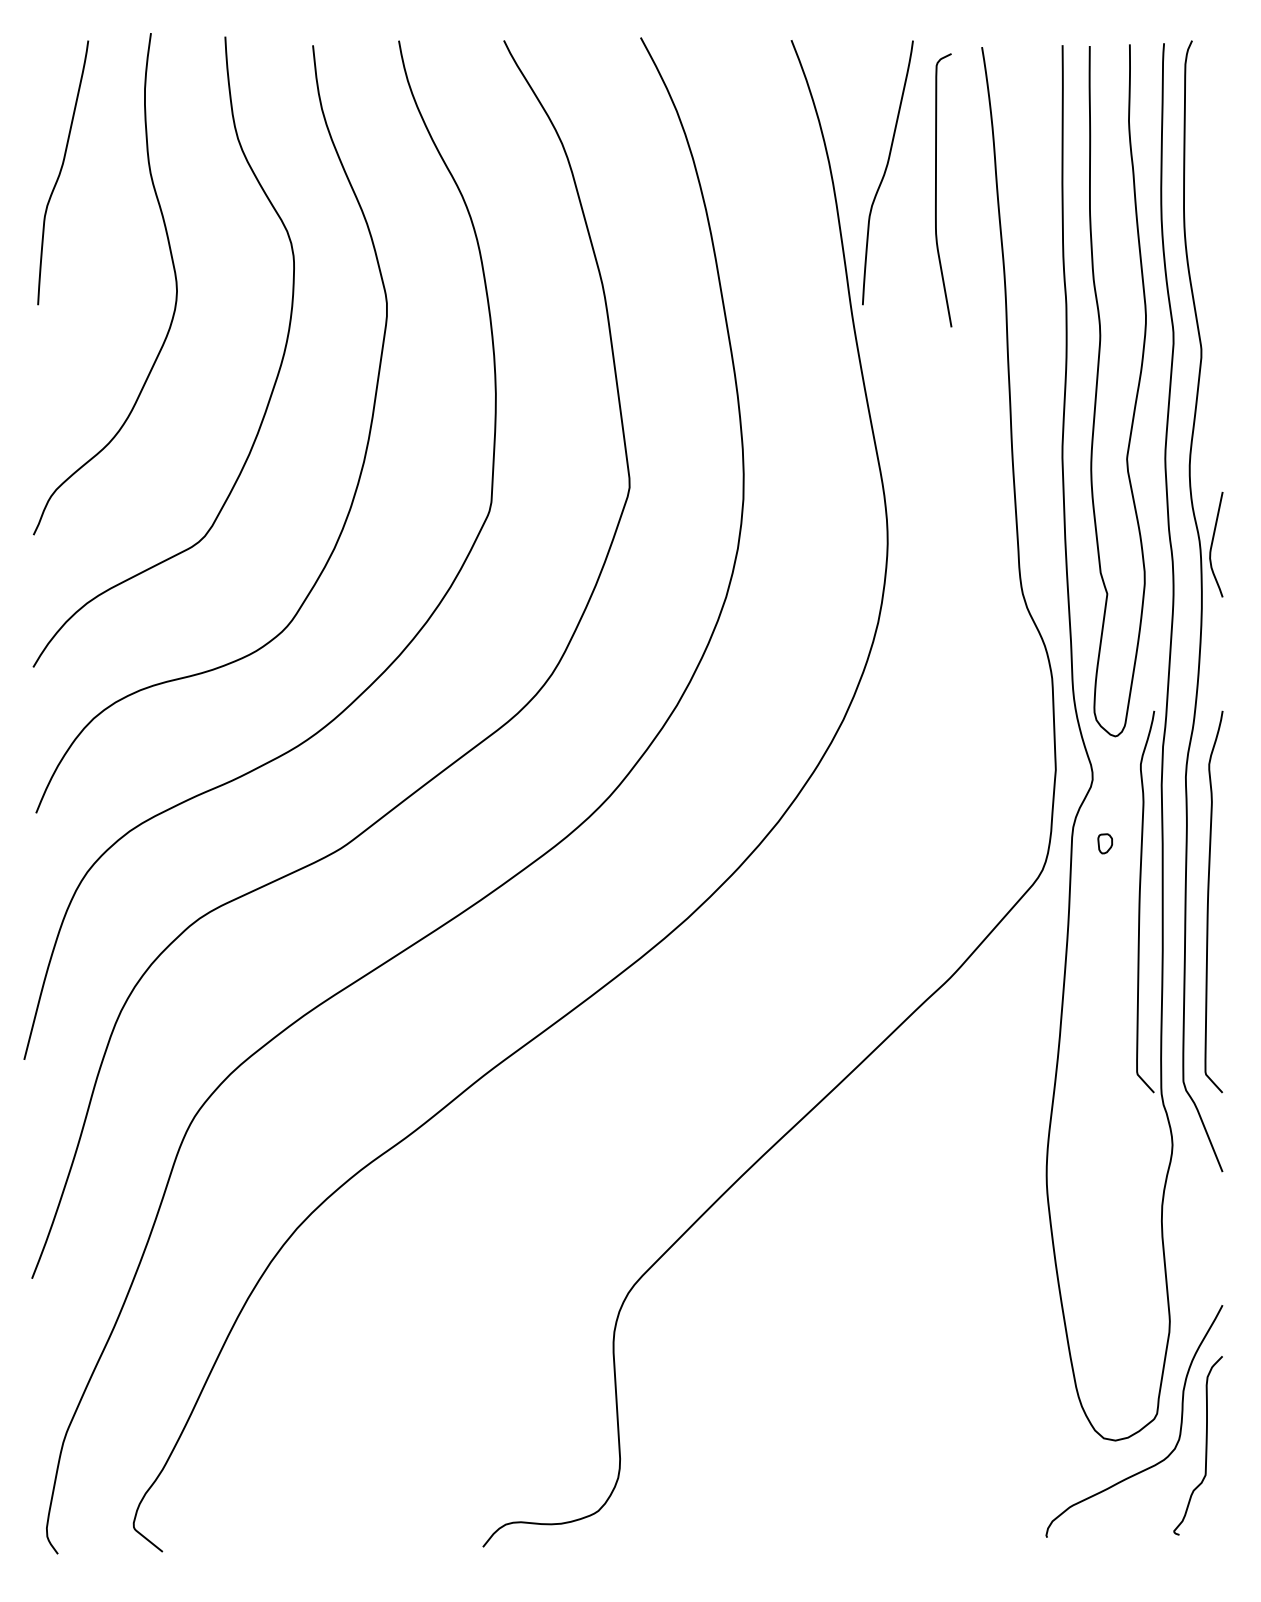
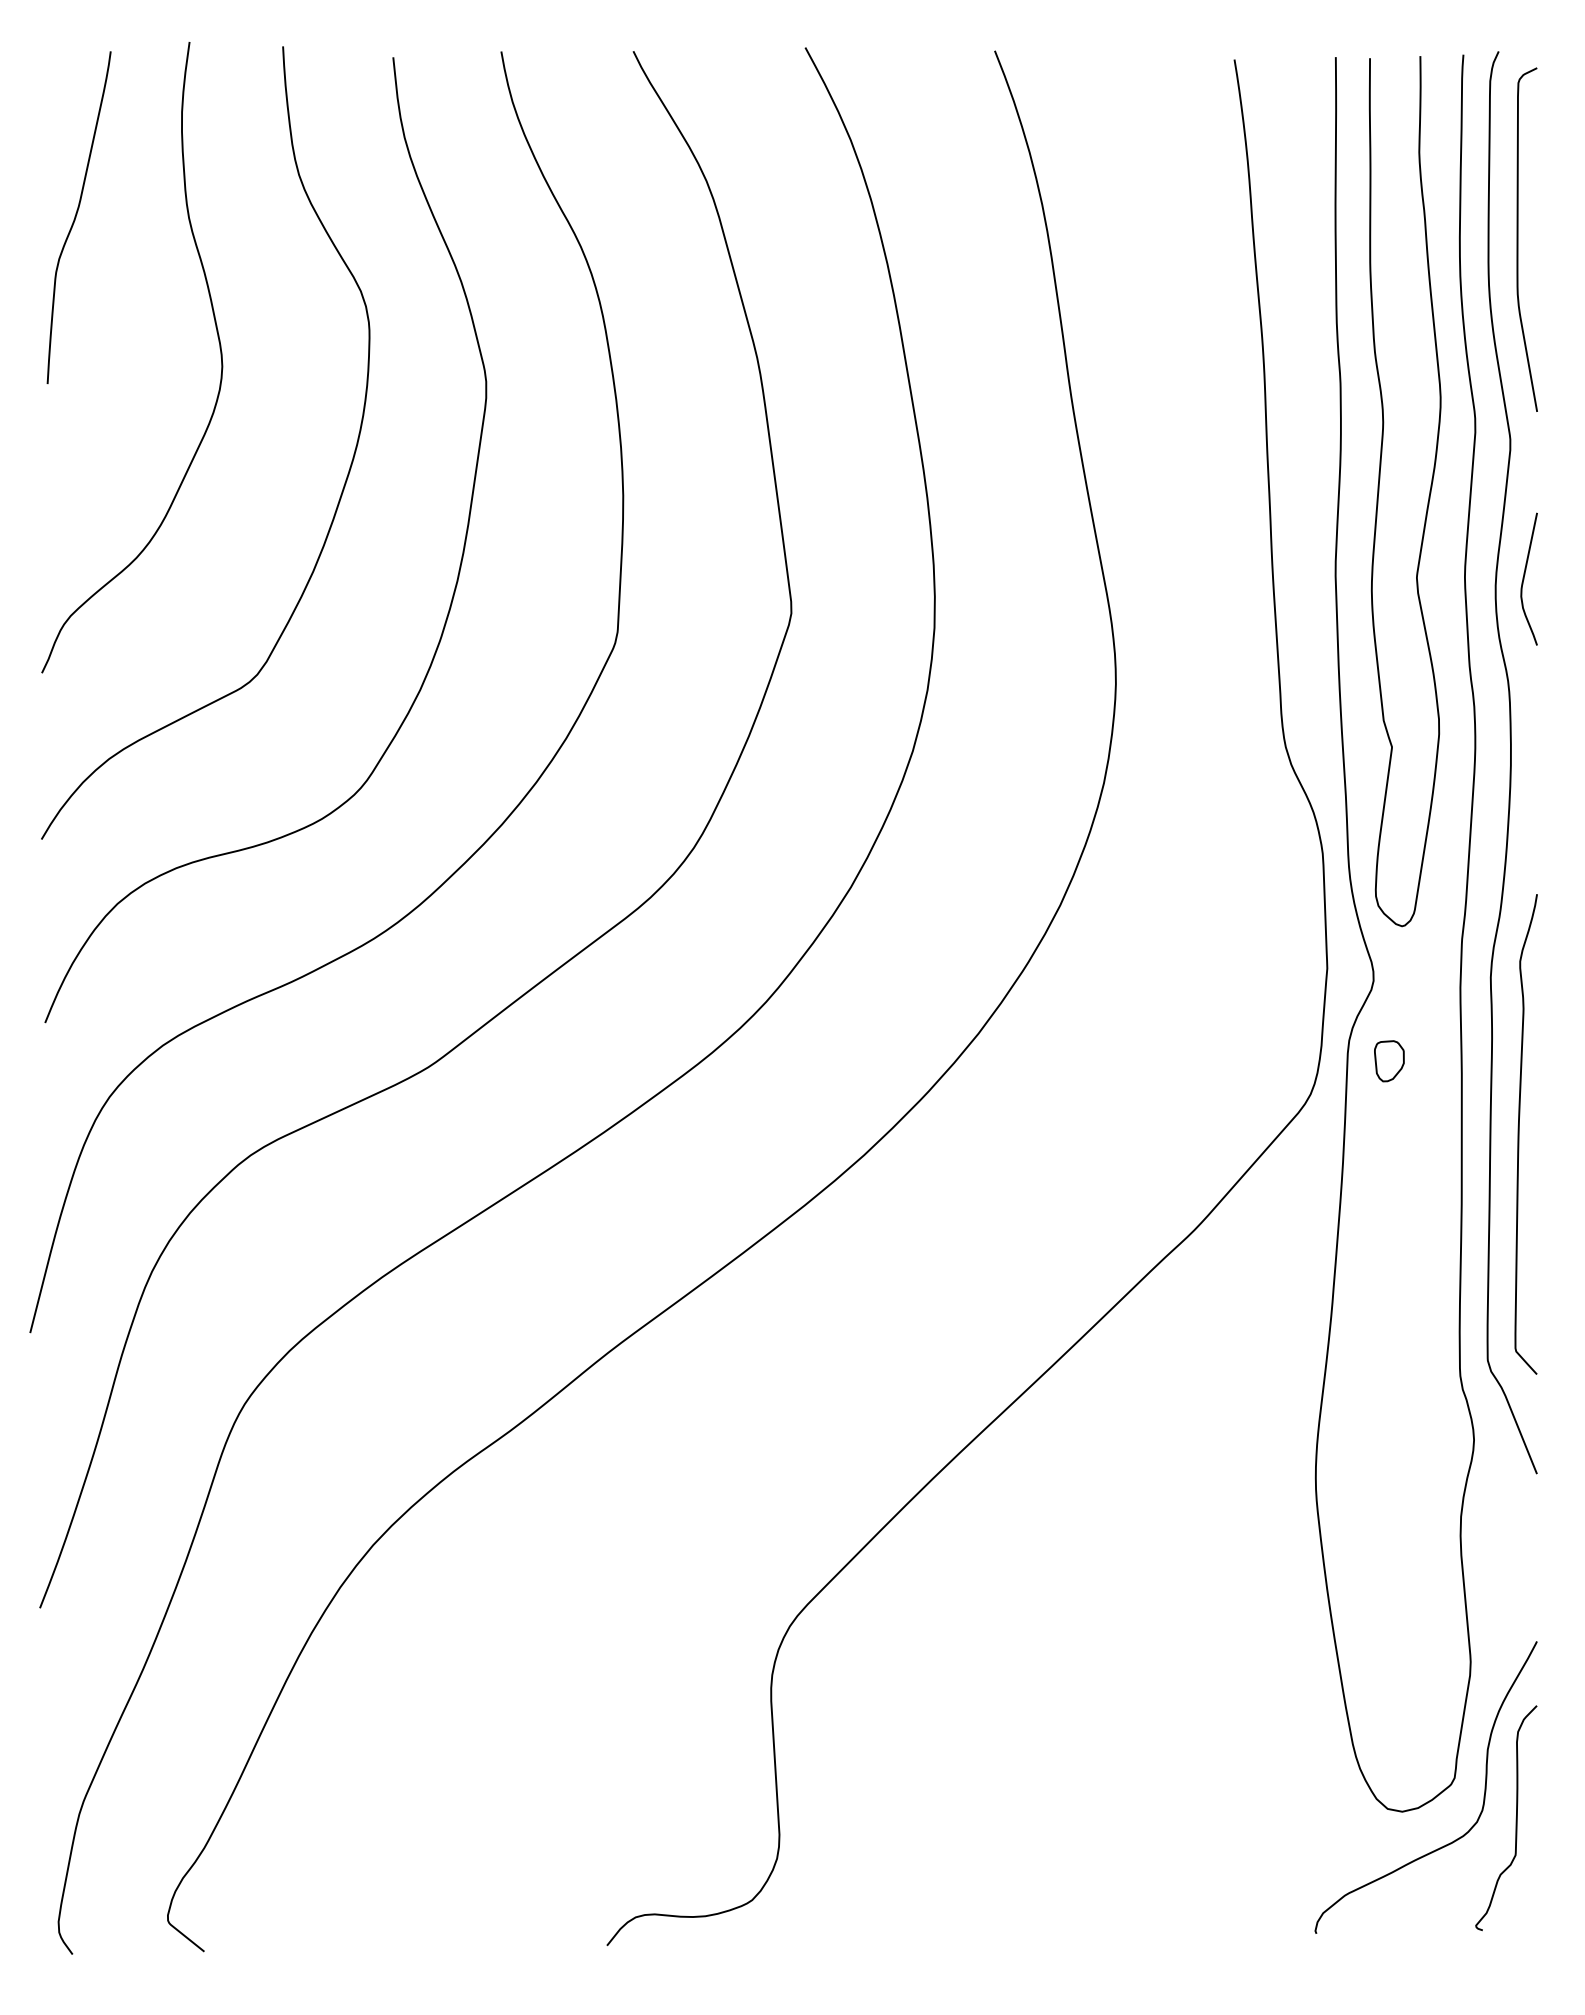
curve: (885, 172) -> (1113, 217), removed
curve: (936, 190) -> (1518, 239), moved
curve: (1212, 544) -> (1524, 578), moved
part: (1105, 843) -> (1389, 1061), size x1.67
curve: (1140, 902) -> (1433, 1134), removed

